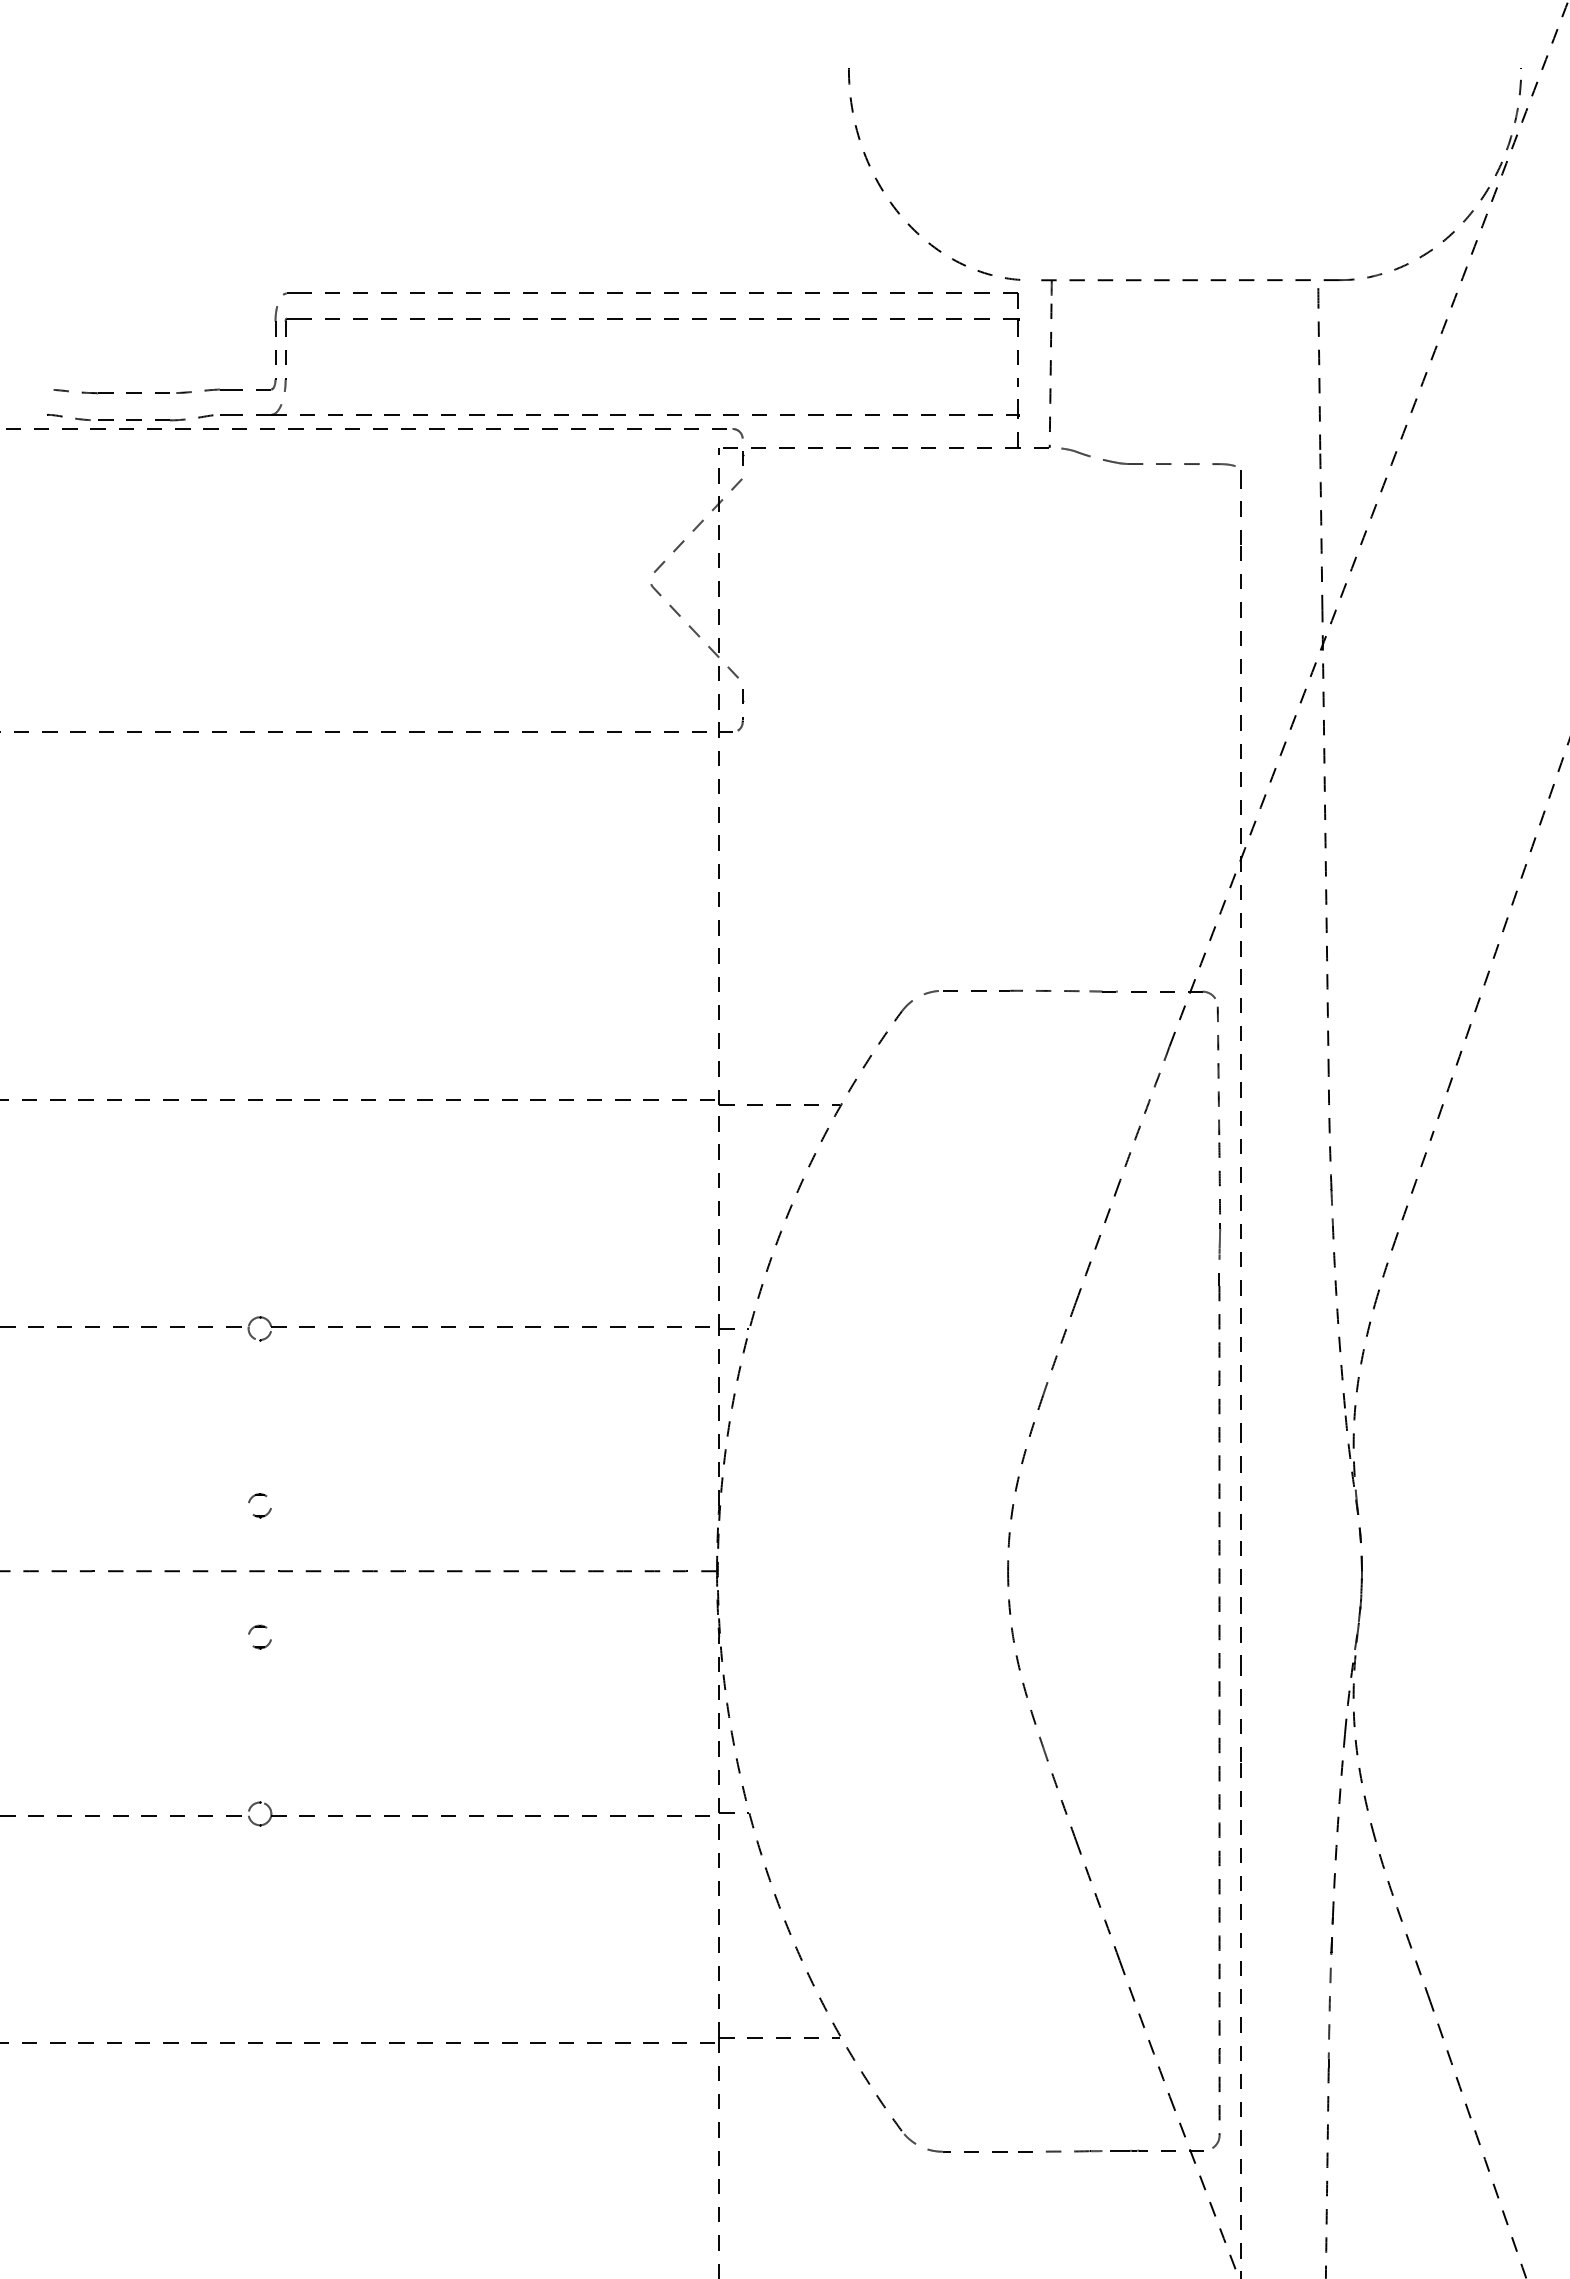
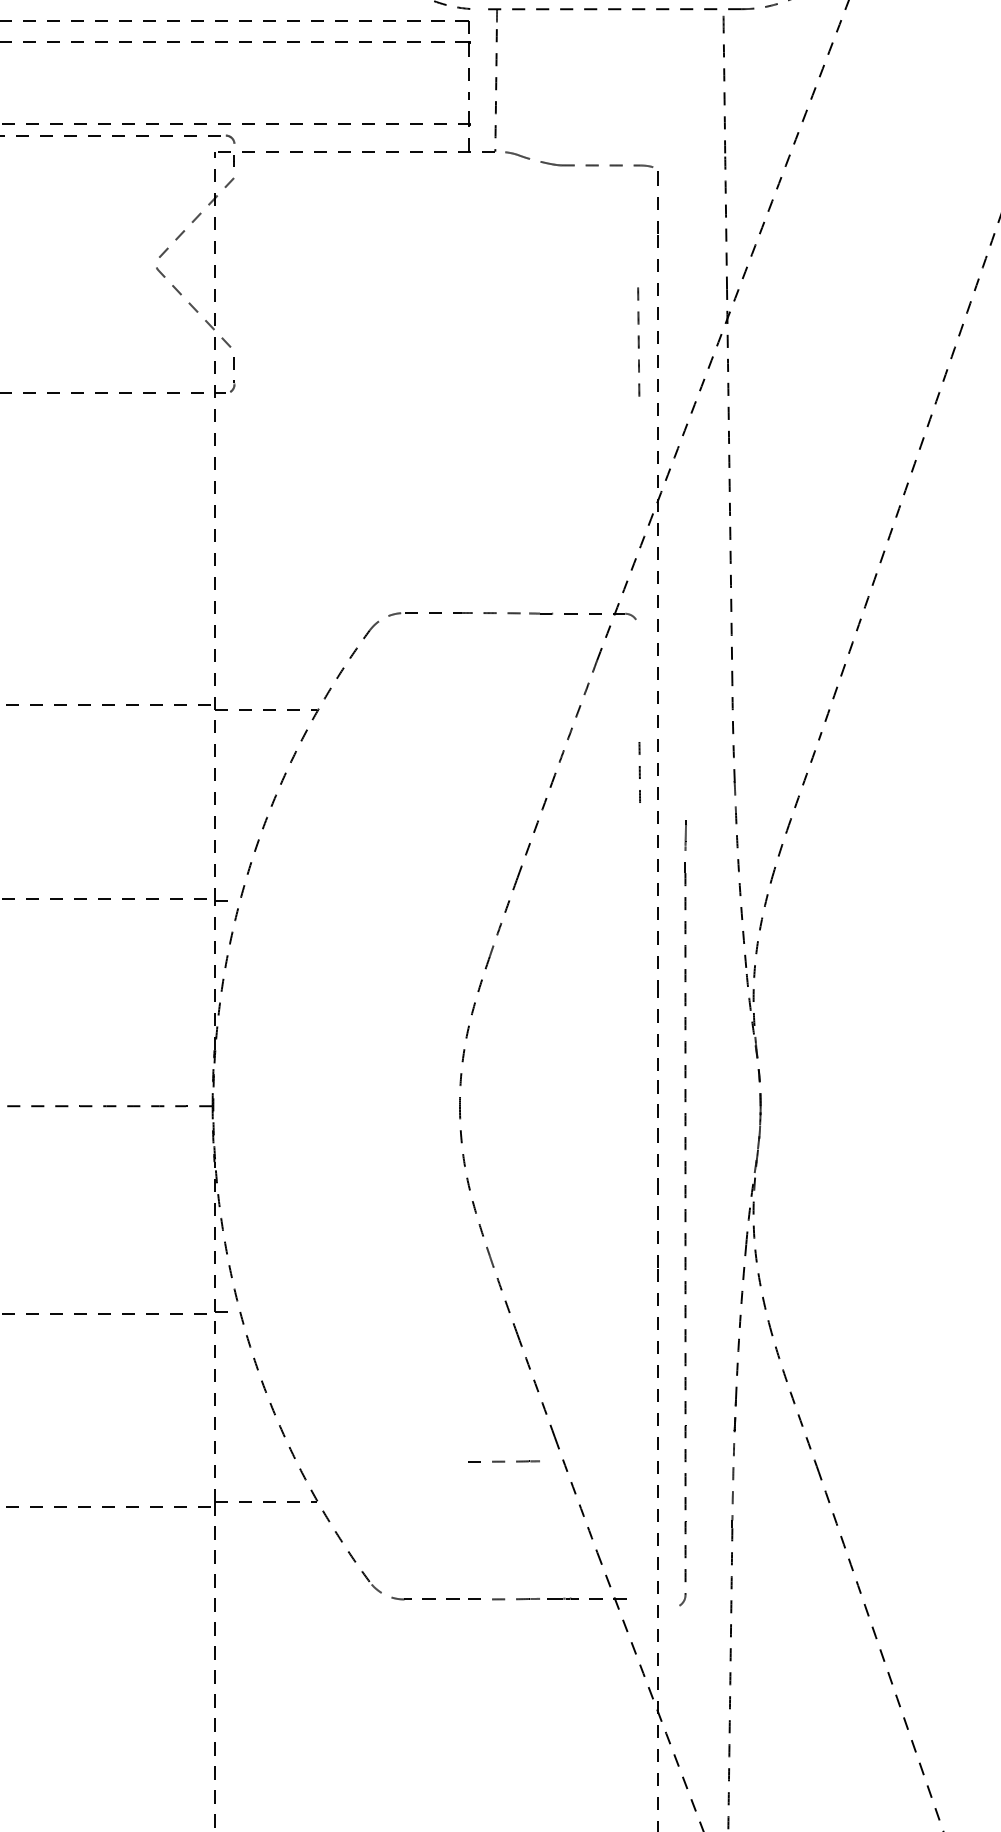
curve: (1218, 1070) -> (638, 341), moved
part: (1216, 1685) -> (682, 1212), moved
part: (1060, 1989) -> (504, 1461), added

